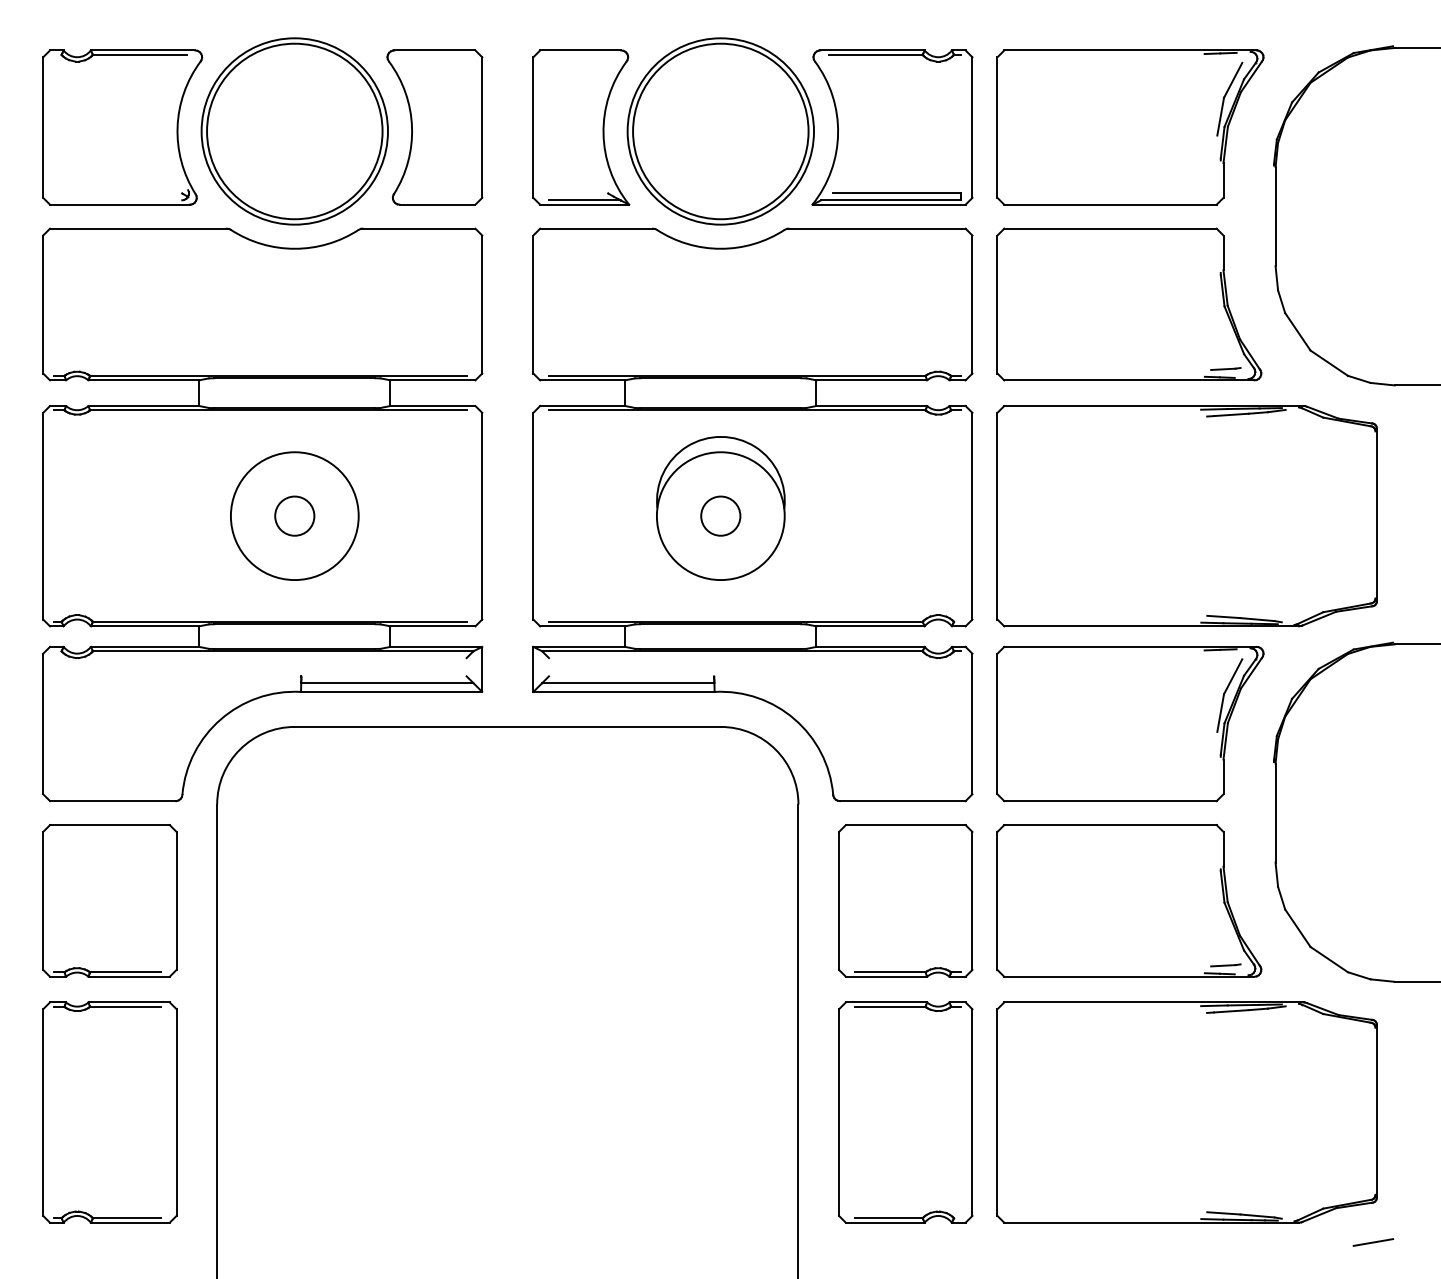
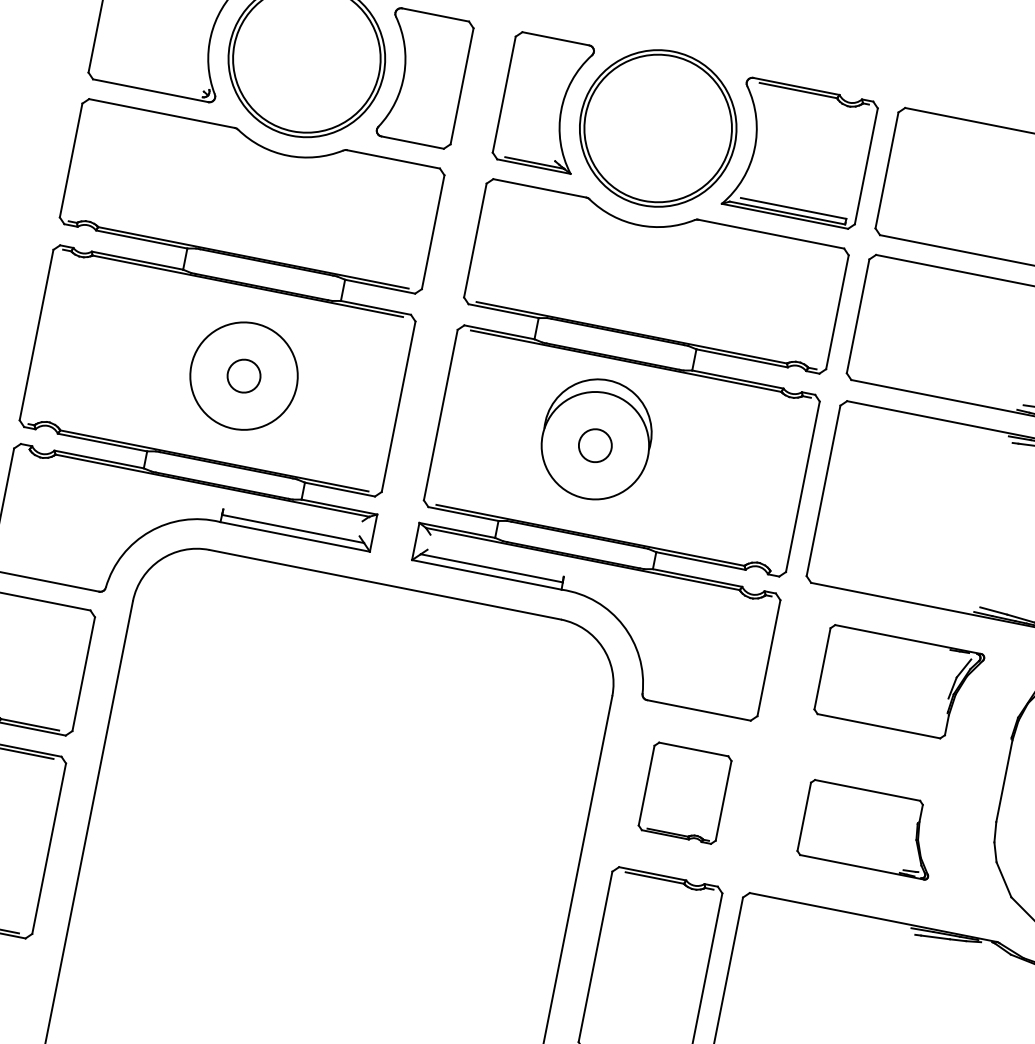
part: (1130, 723) -> (899, 683), size x0.7
part: (905, 900) -> (684, 792), size x0.7
part: (1129, 900) -> (869, 829), size x0.6

